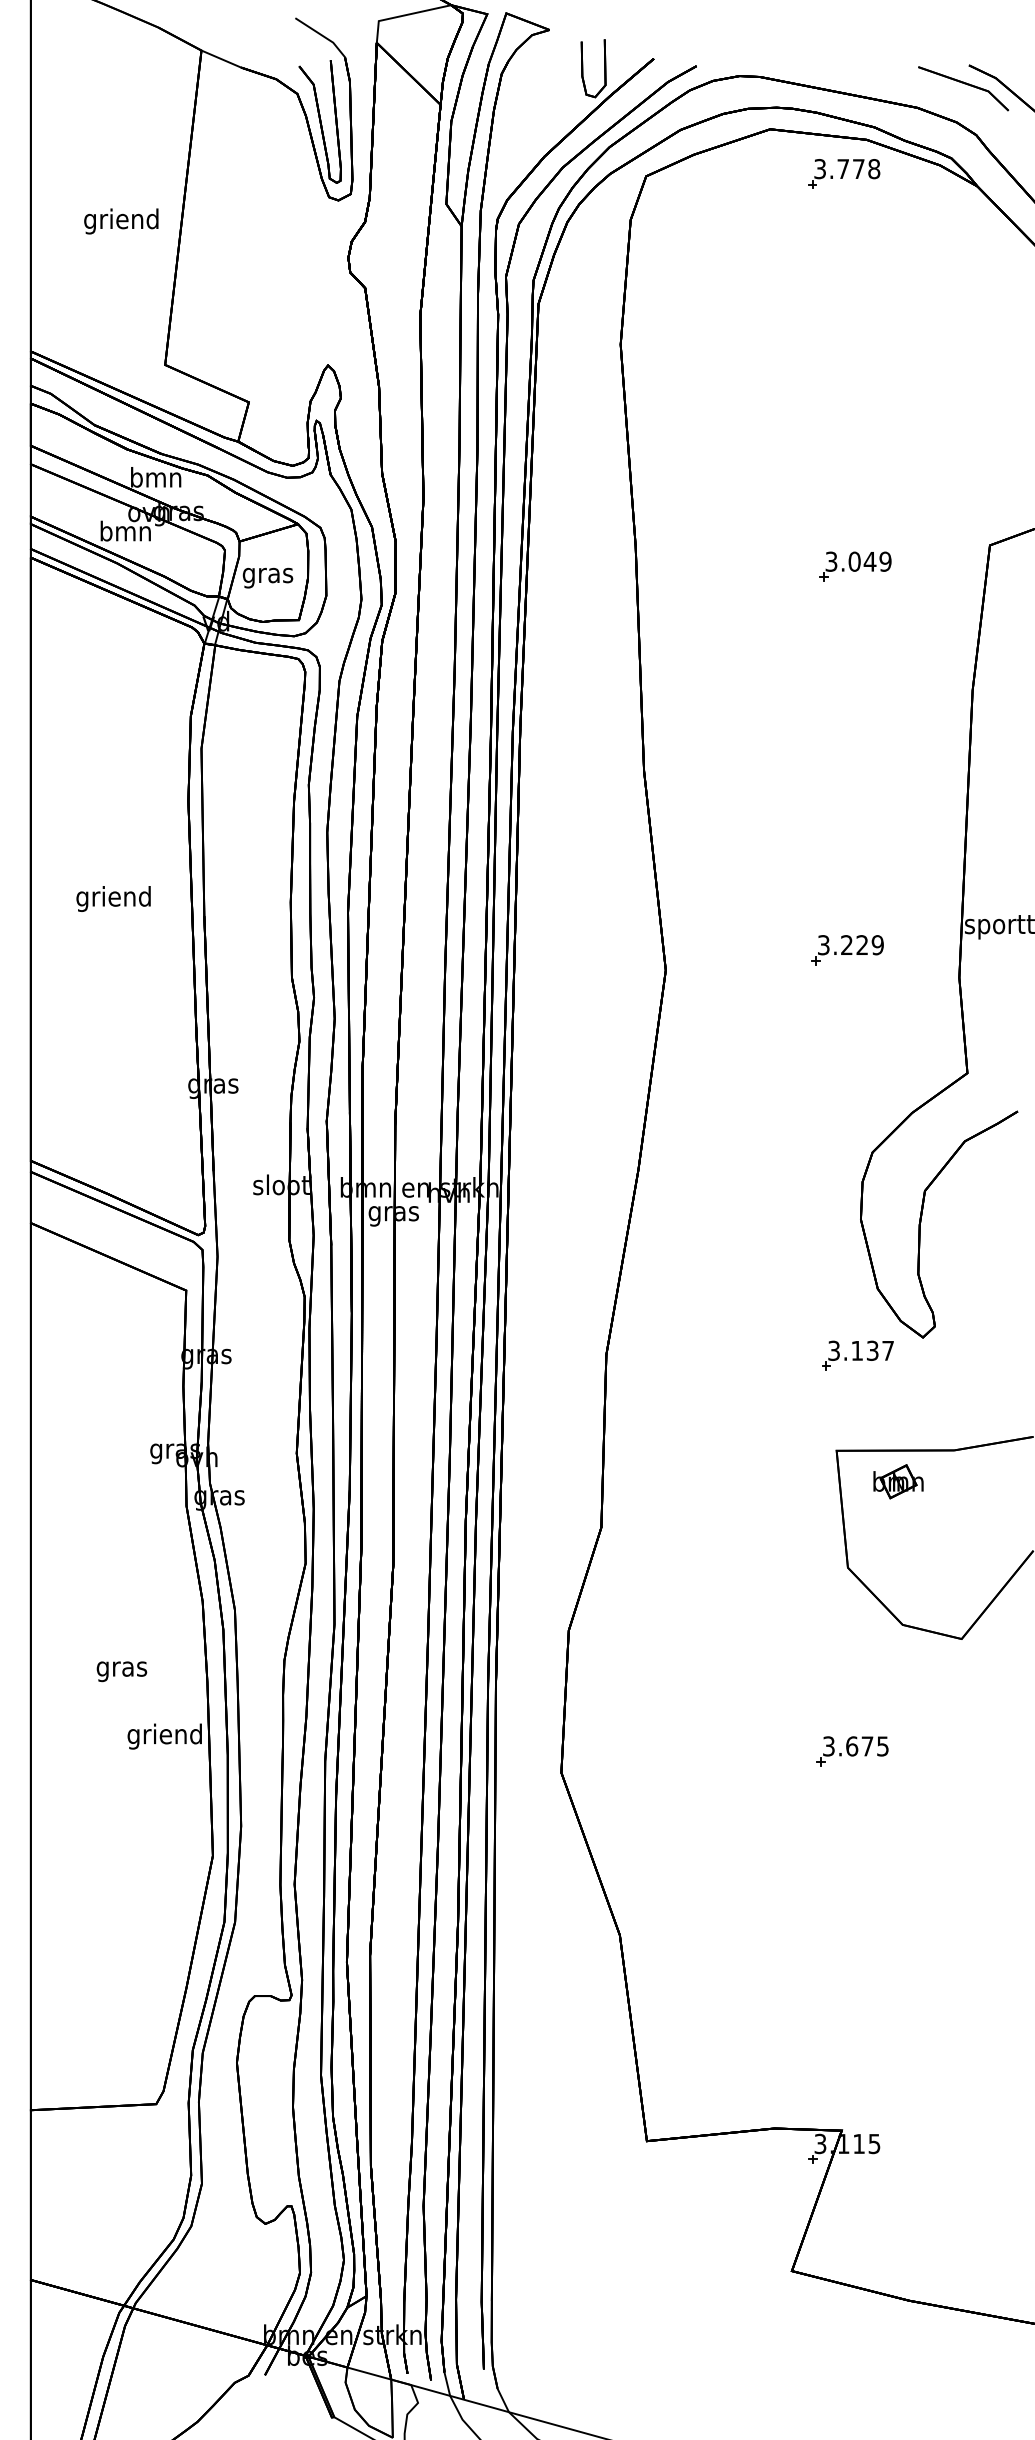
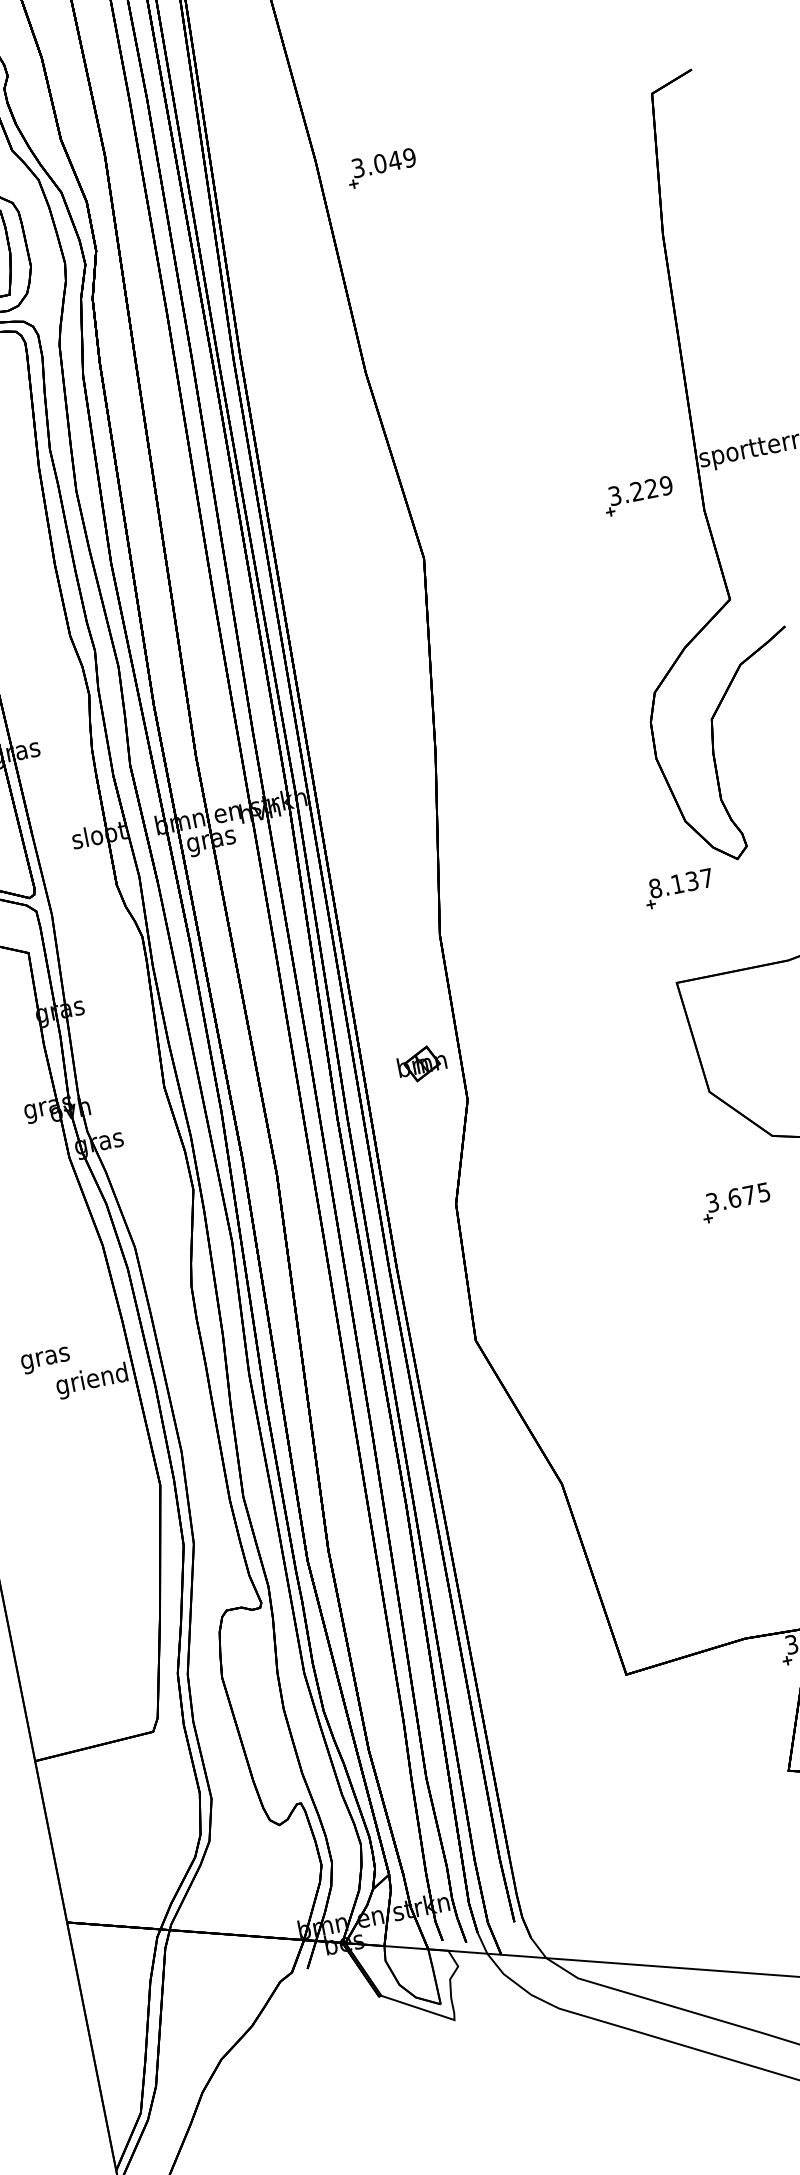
part: (855, 566) -> (381, 168), moved
part: (847, 950) -> (638, 496), moved
text: (834, 1350) -> (655, 888), 3.137 -> 8.137
part: (898, 1481) -> (422, 1063), moved
text: (121, 1671) -> (45, 1360), moved
part: (852, 1751) -> (736, 1202), moved

